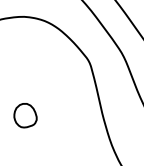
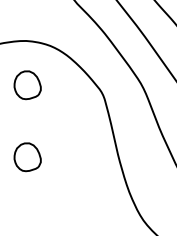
part: (25, 54) -> (27, 85), added

